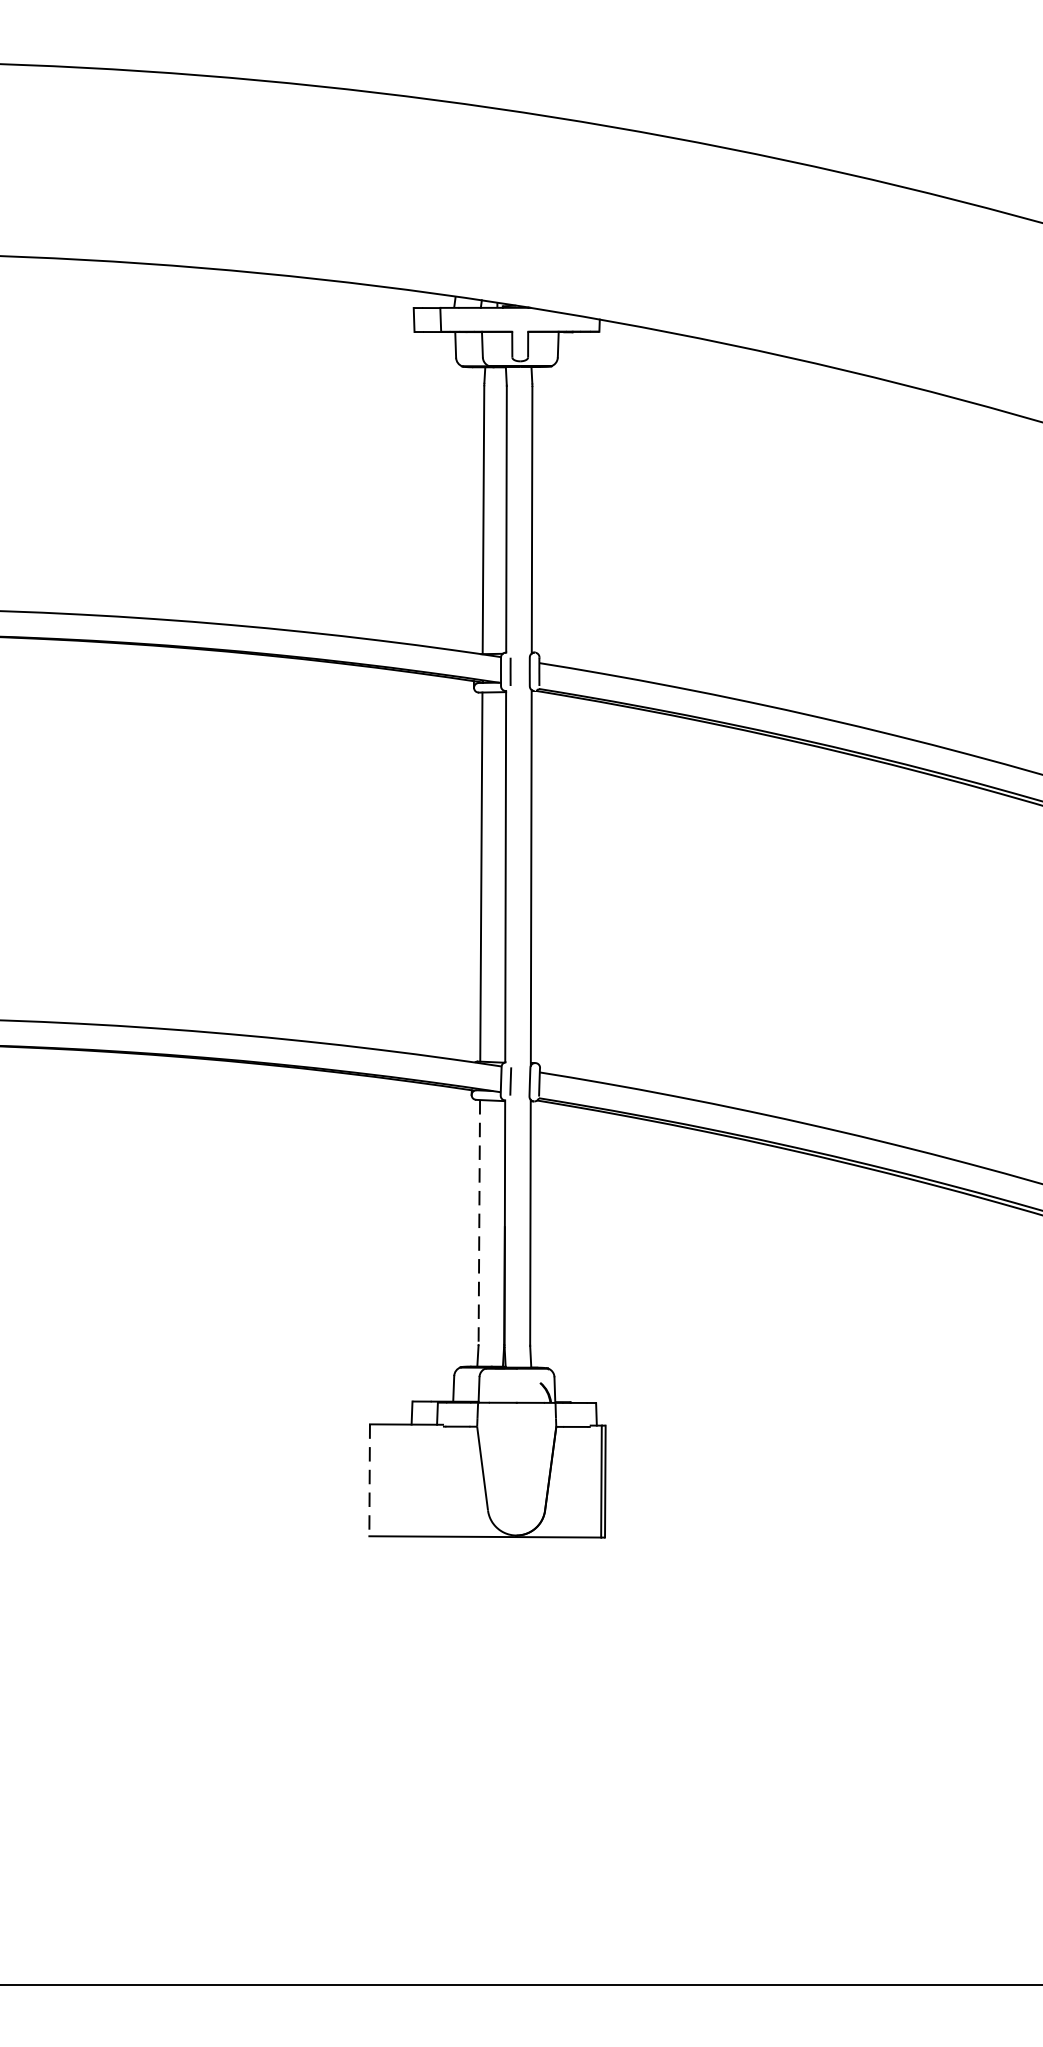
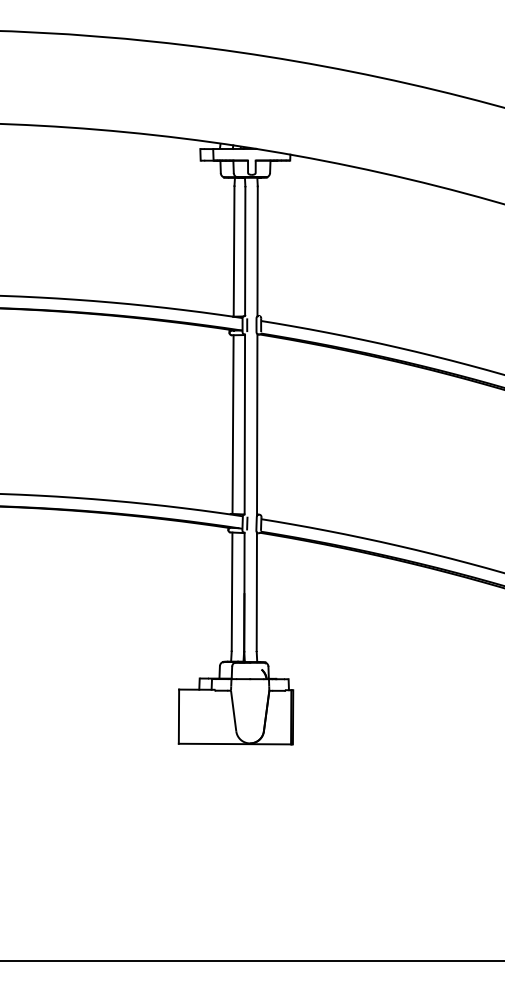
line: (480, 1223) -> (232, 592), dashed -> solid
line: (368, 1481) -> (178, 717), dashed -> solid

